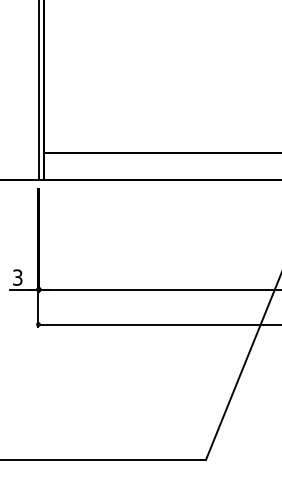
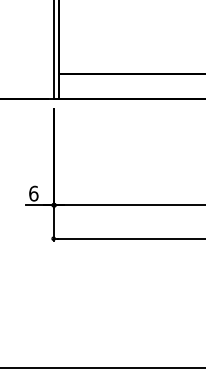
text: (17, 277) -> (33, 193), 3 -> 6

